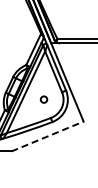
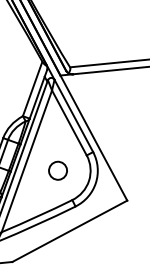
circle: (43, 99) -> (57, 170), size x1.67
line: (48, 136) -> (71, 231), dashed -> solid

